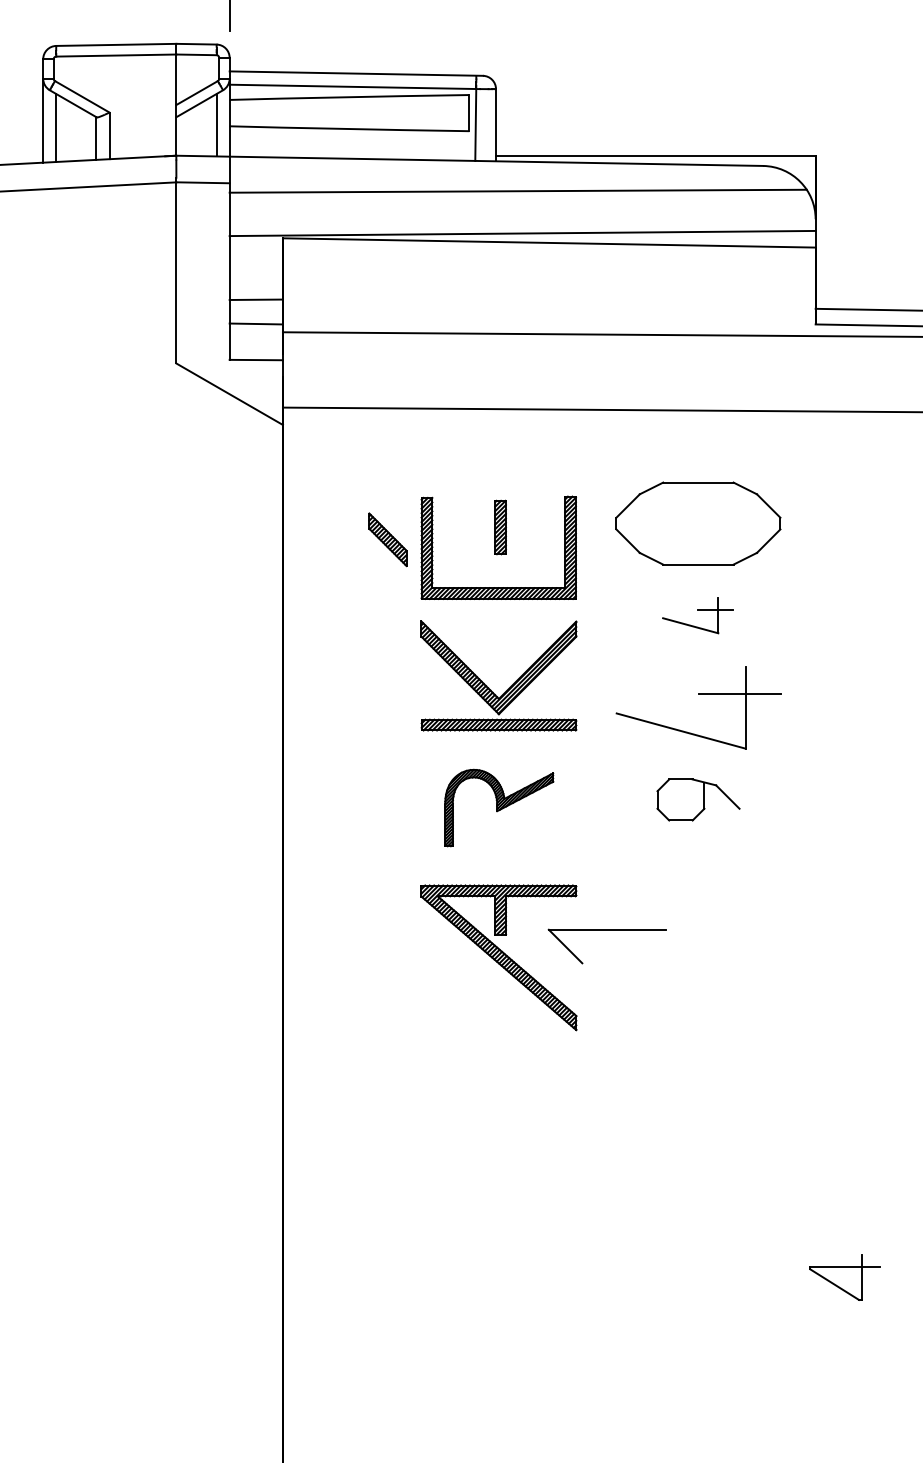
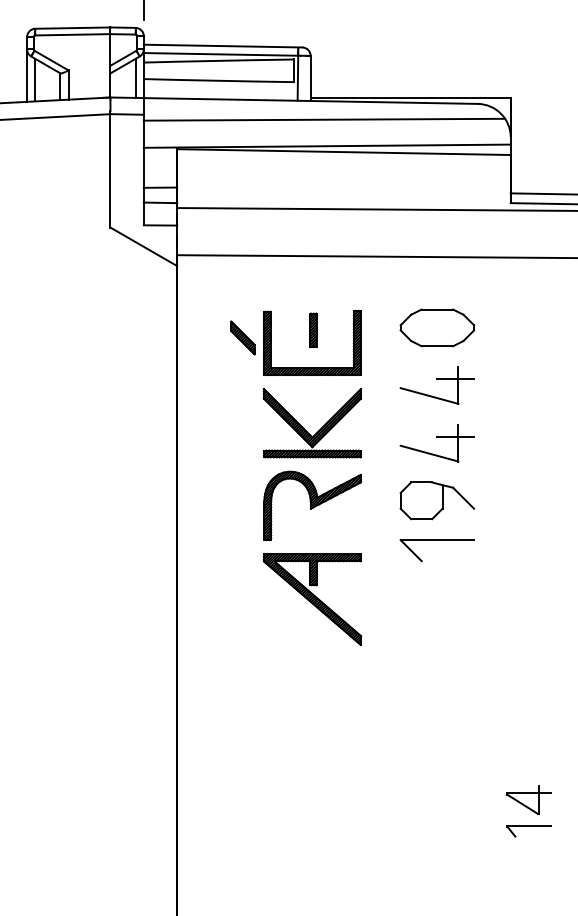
part: (698, 523) -> (437, 327), size x0.71
part: (697, 615) -> (436, 385), size x1.67
part: (697, 708) -> (436, 443), size x0.71
part: (698, 799) -> (437, 500), size x1.43
part: (499, 807) -> (312, 505), size x1.43
part: (606, 930) -> (436, 540), moved
part: (844, 1328) -> (528, 831), added

